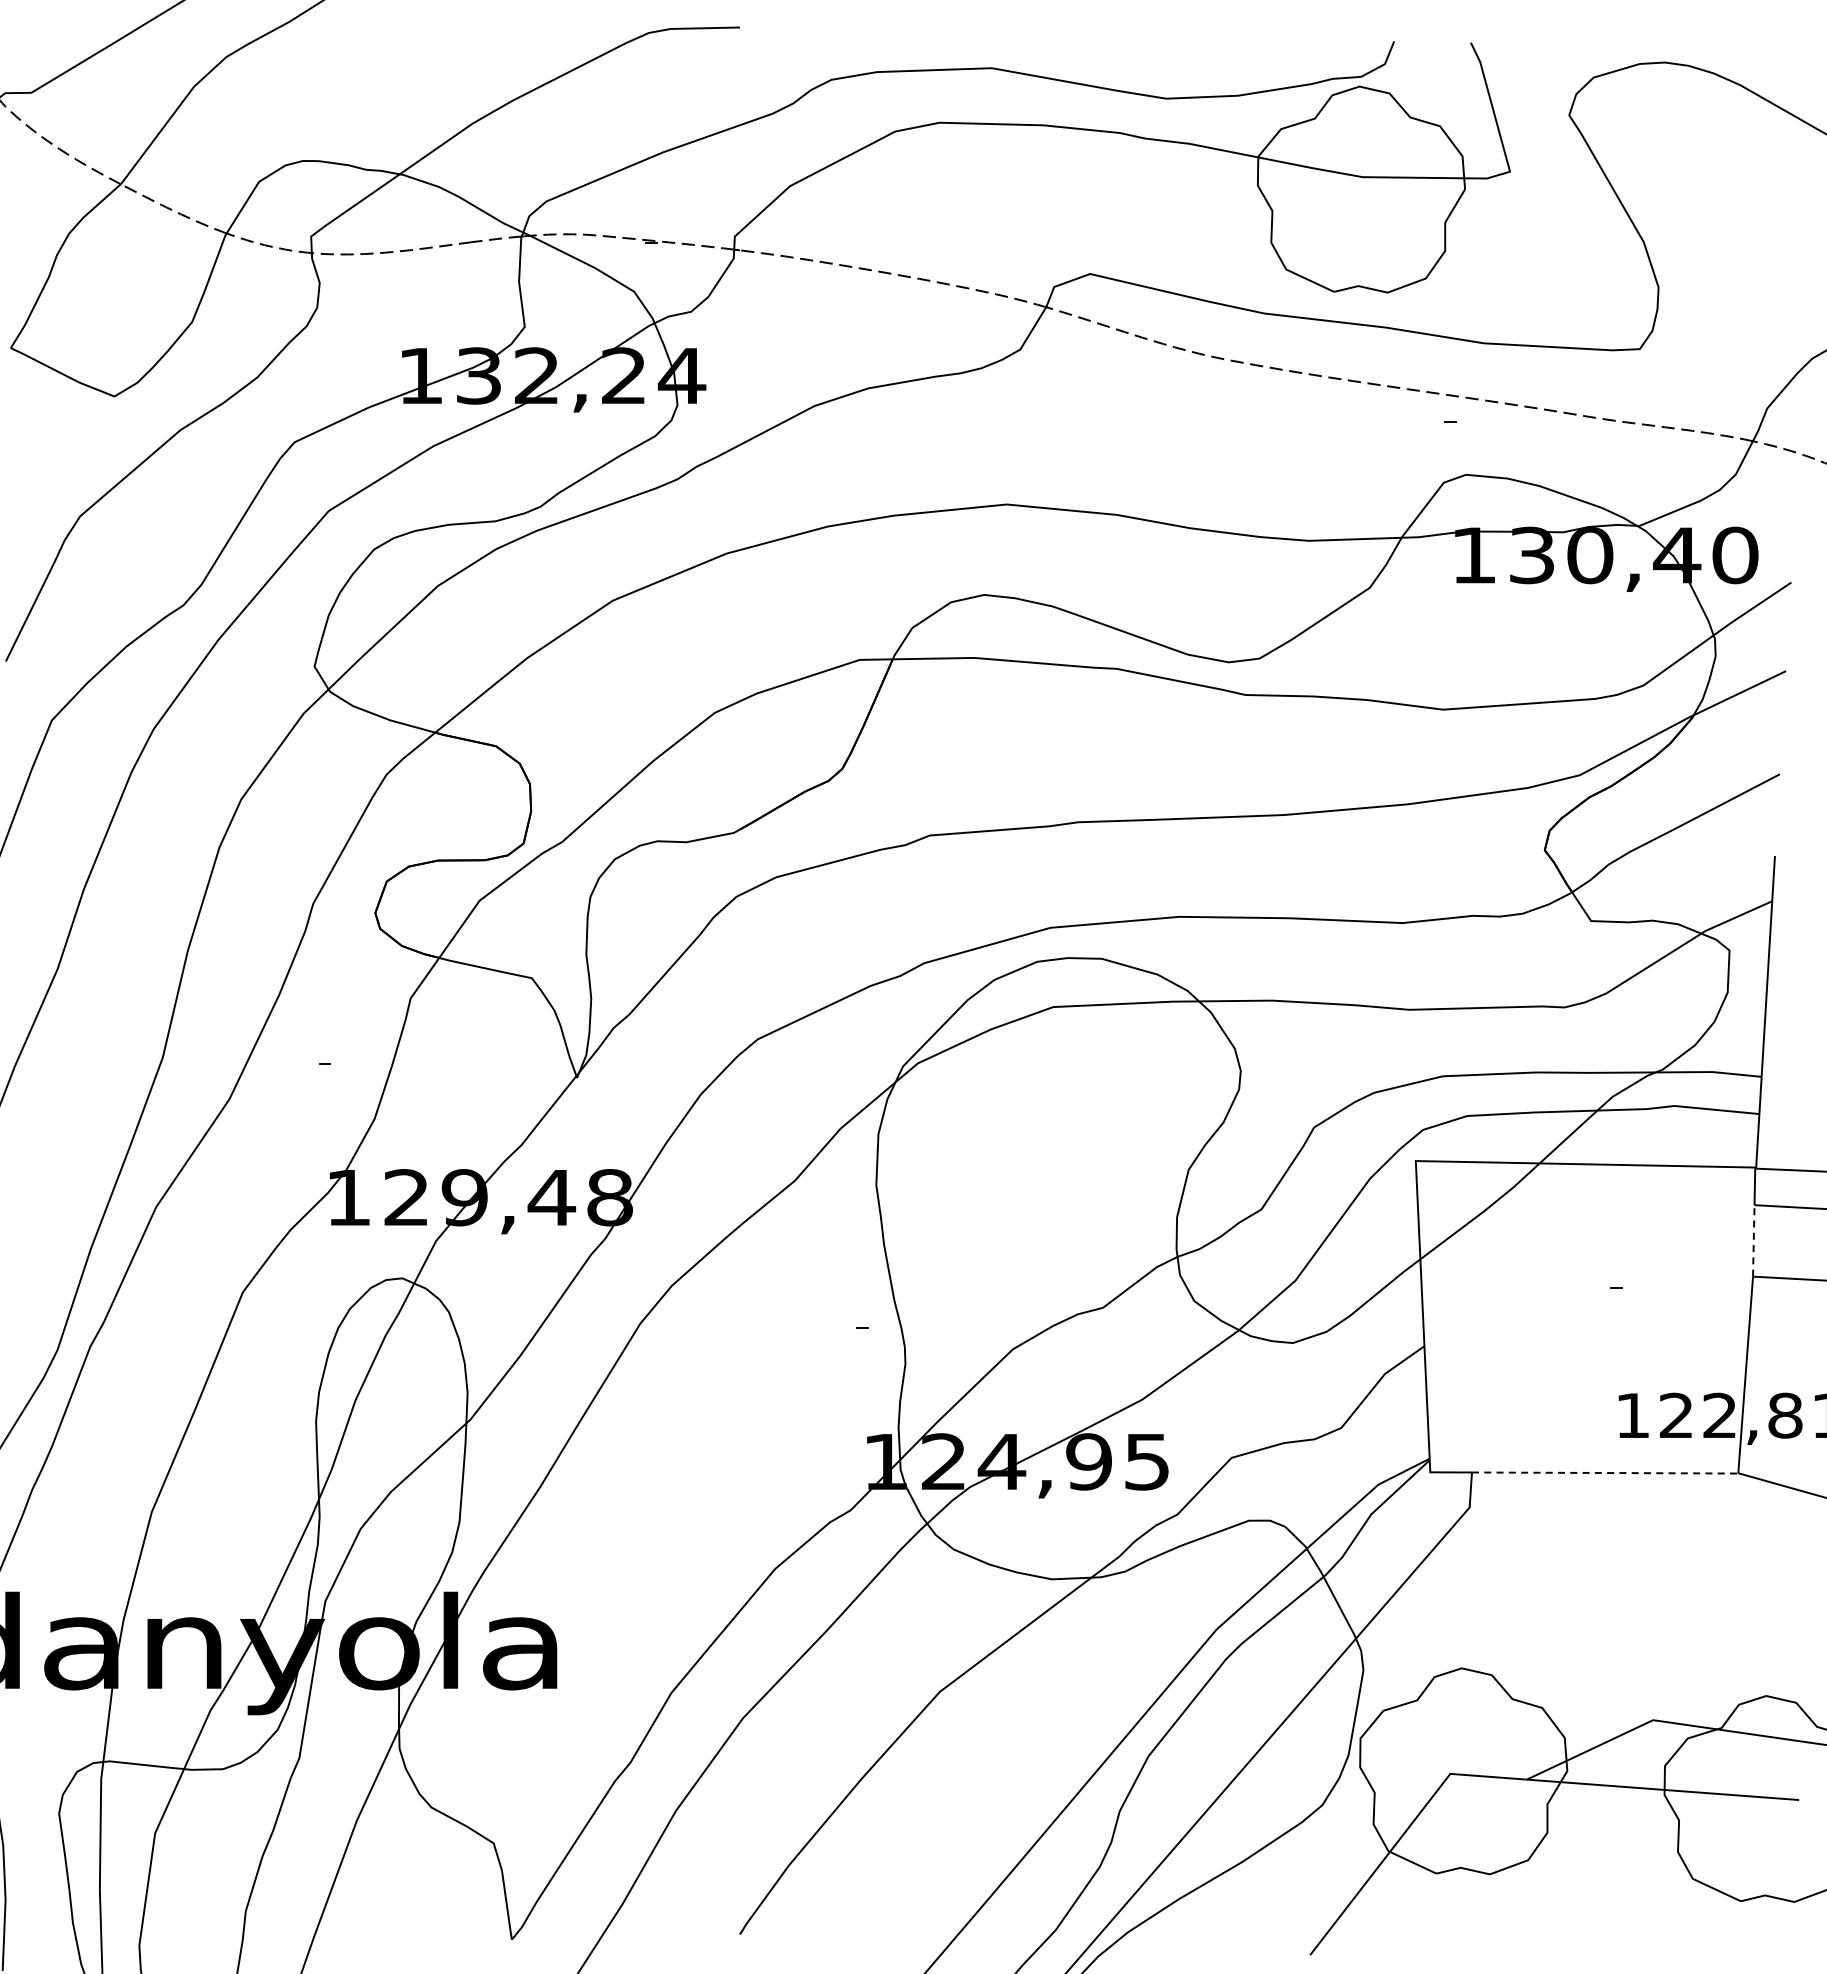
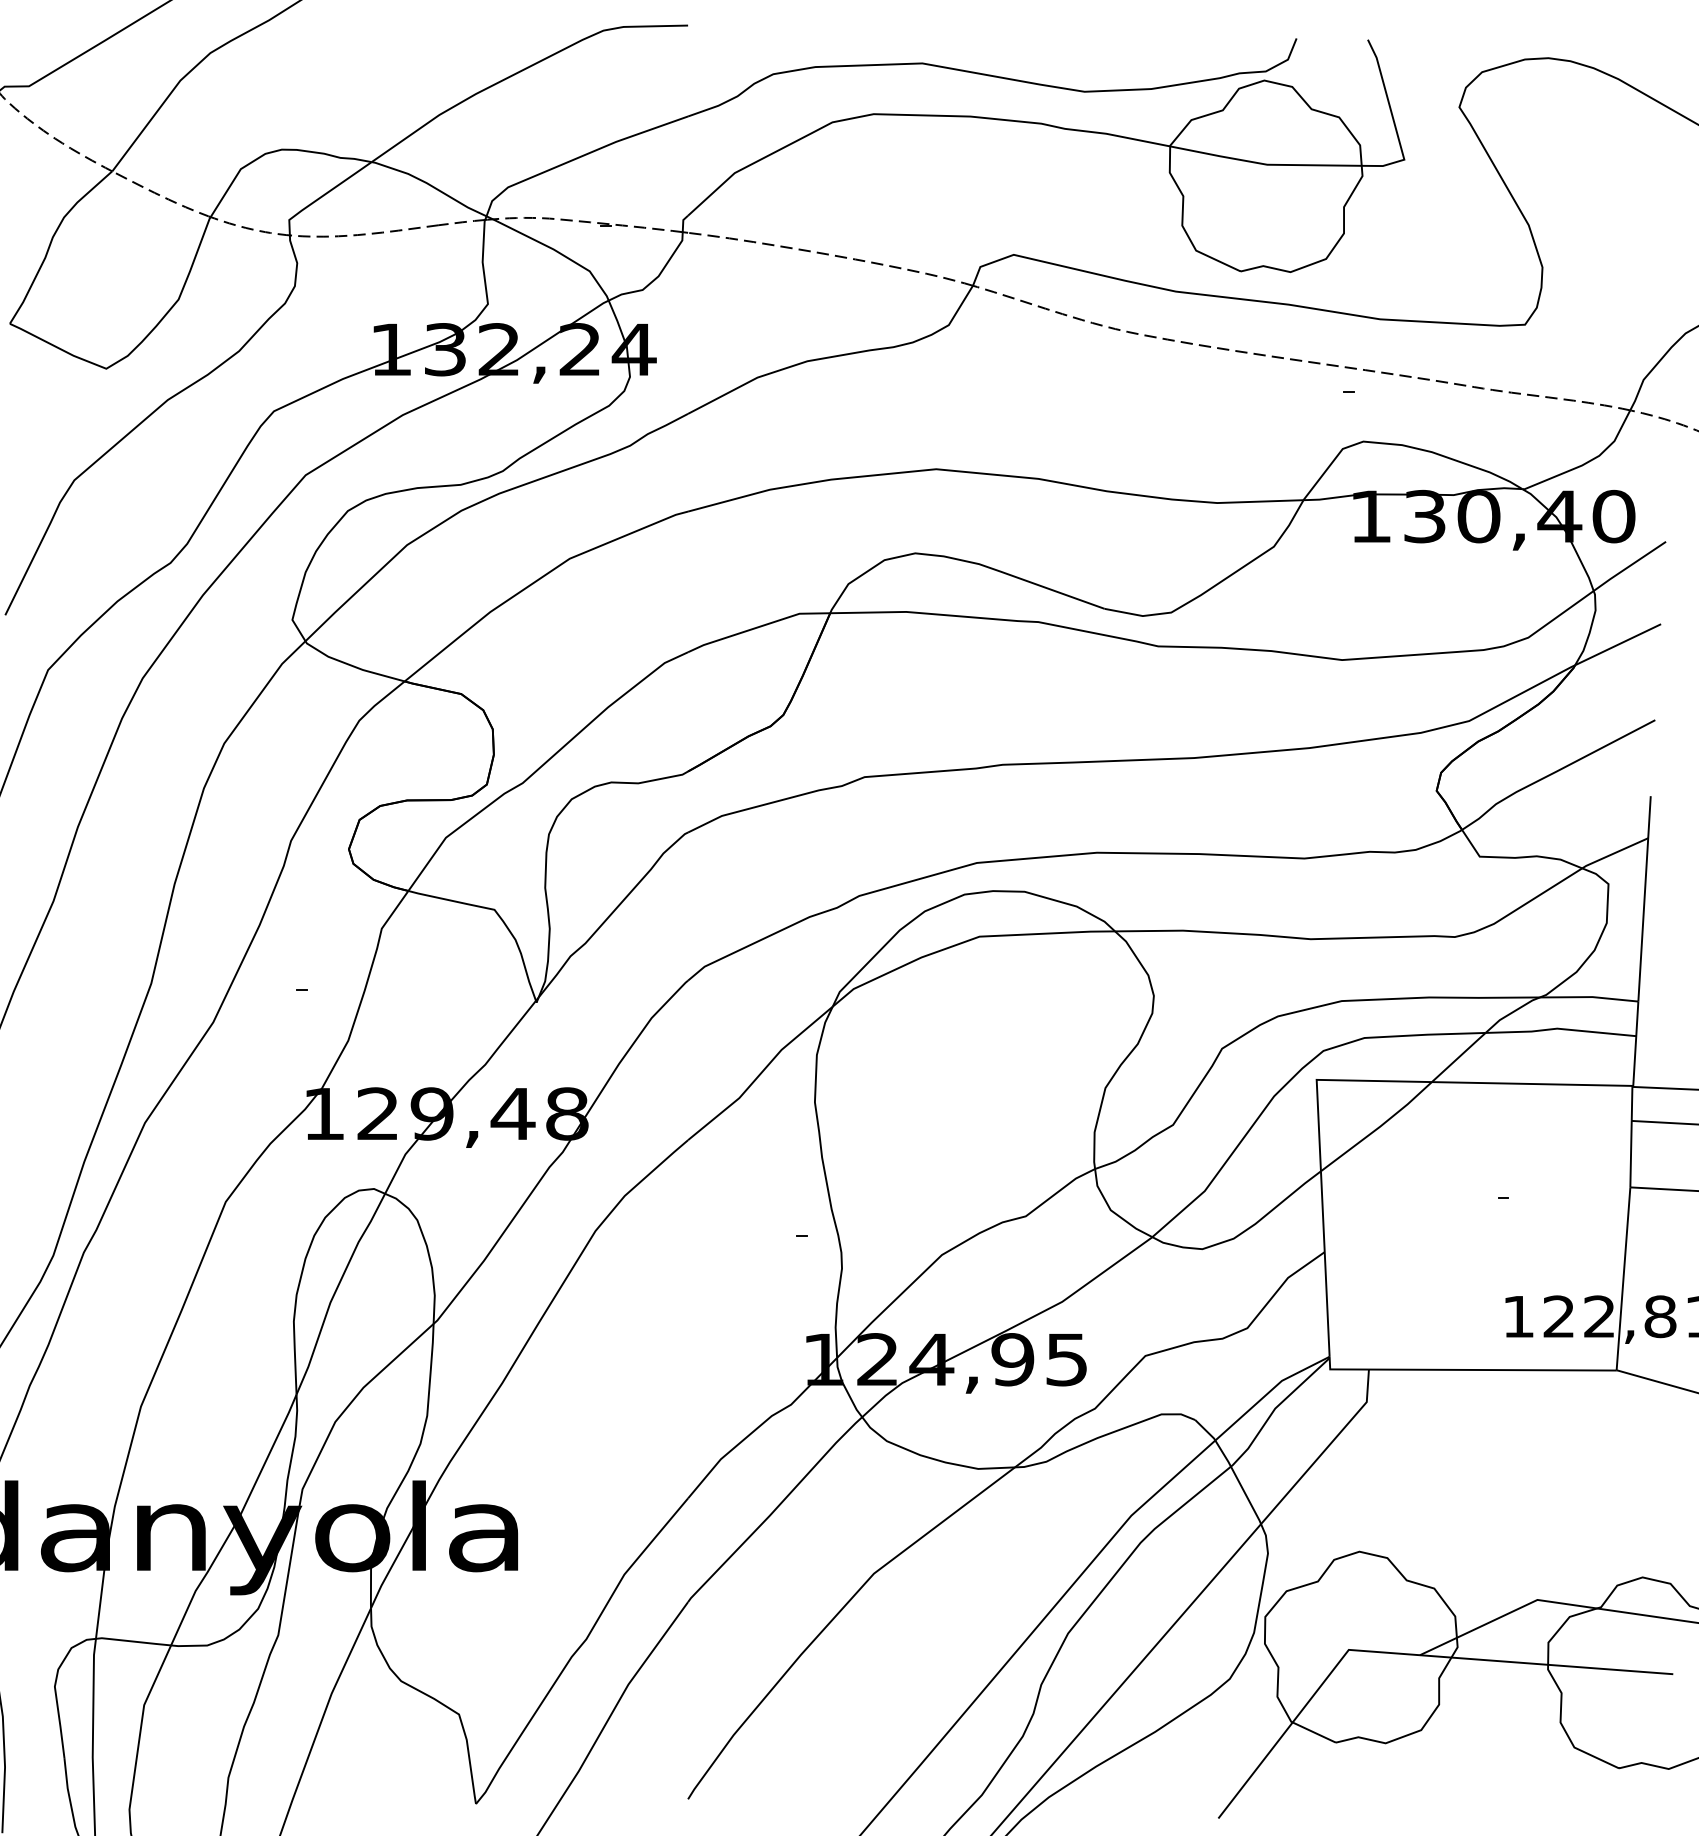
line: (1753, 1240) -> (1630, 1153), dashed -> solid
line: (1605, 1473) -> (1493, 1370), dashed -> solid

